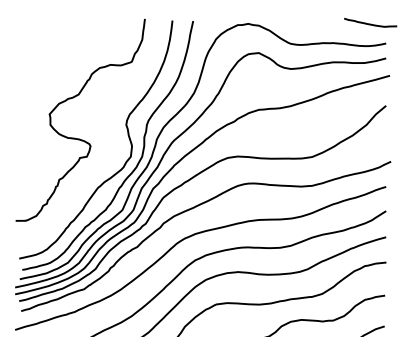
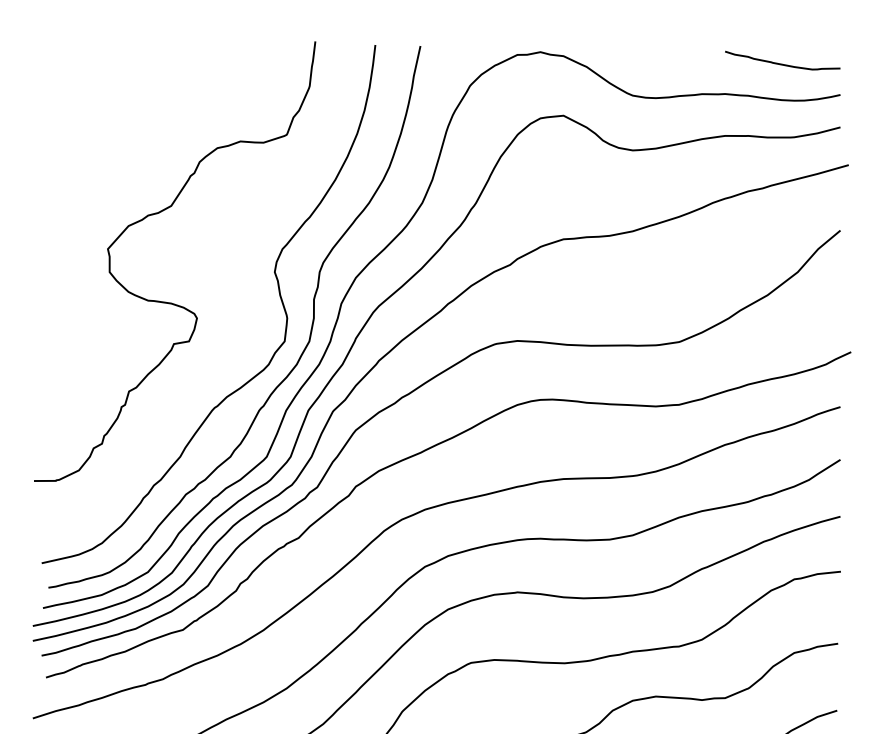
curve: (370, 23) -> (782, 62), moved

